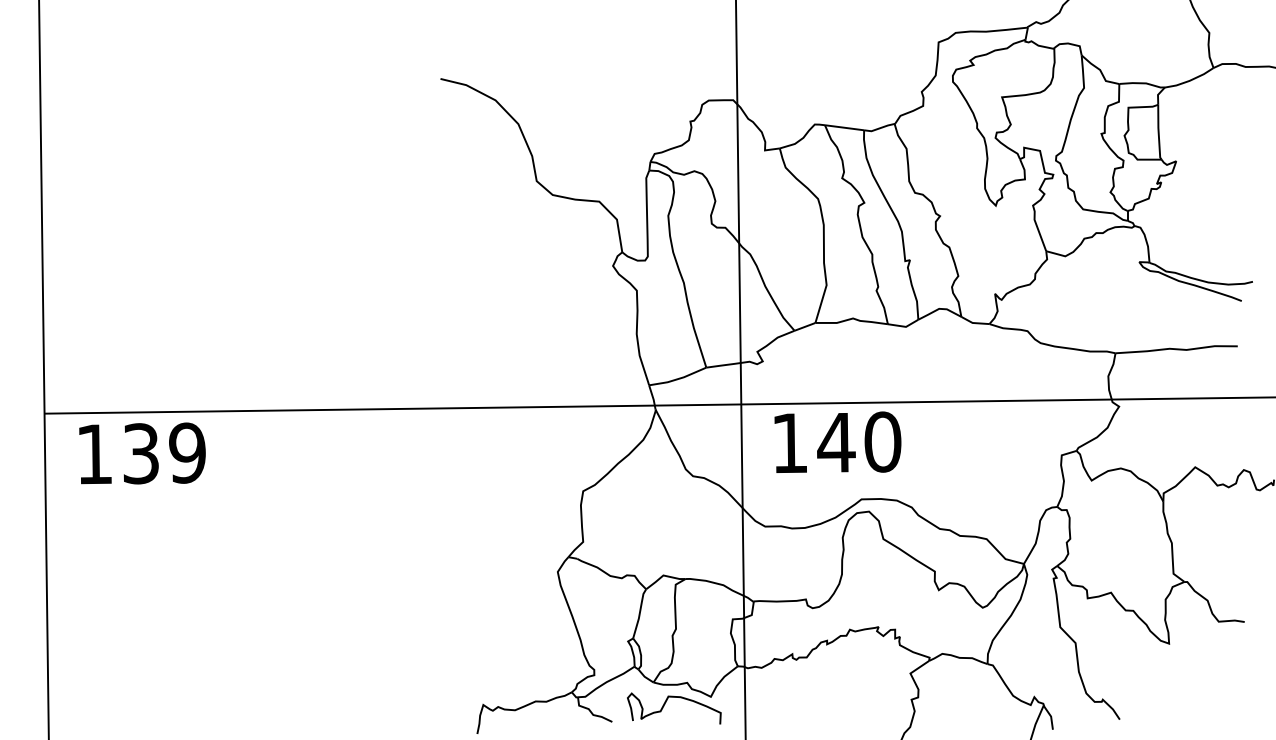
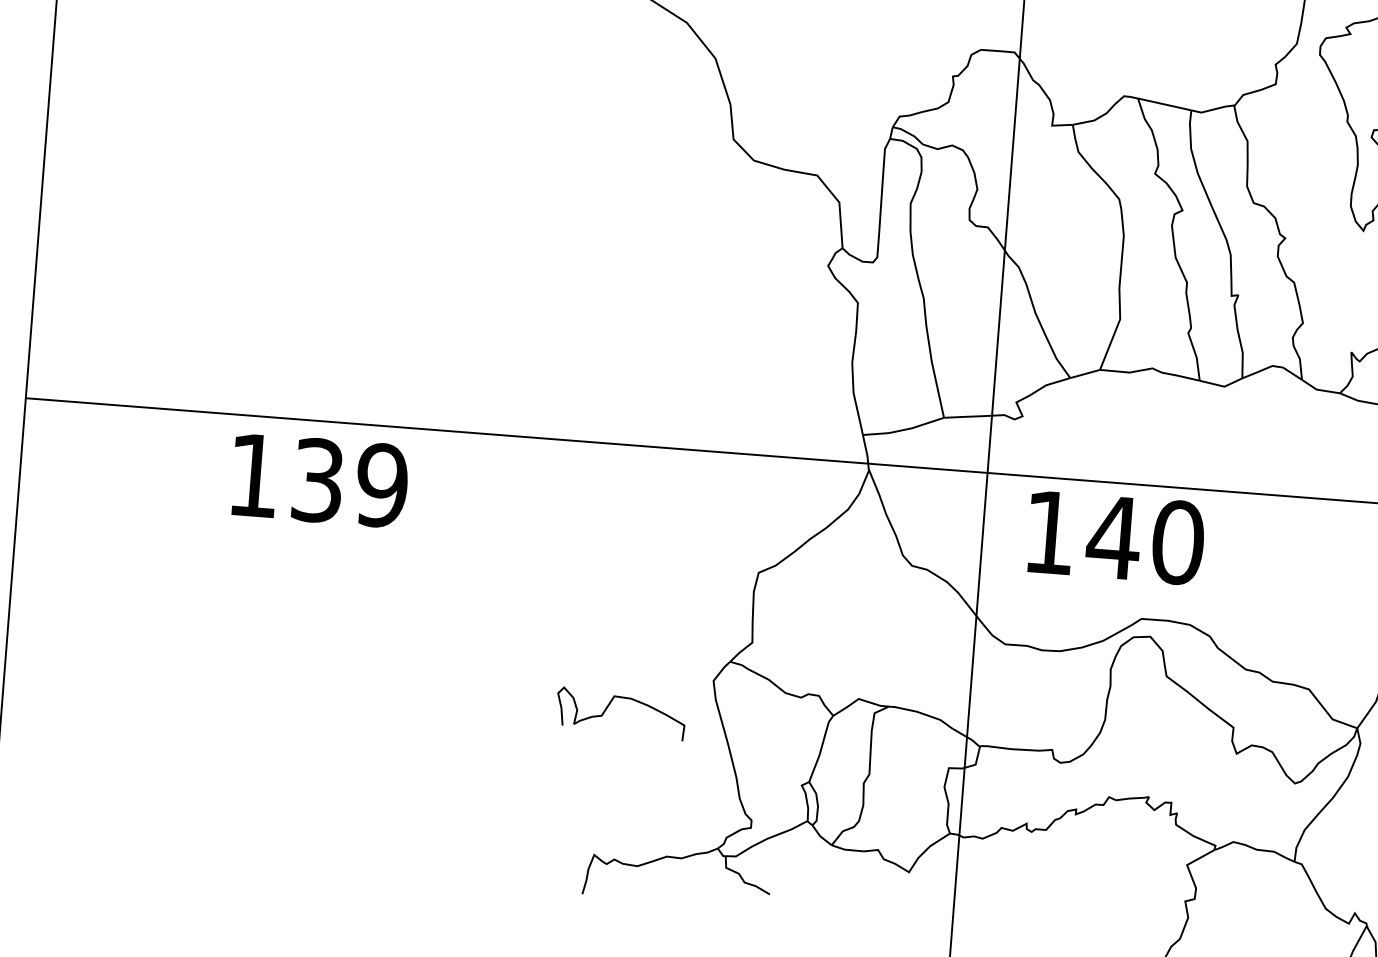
text: (142, 453) -> (319, 480), moved
curve: (665, 704) -> (609, 706), moved

